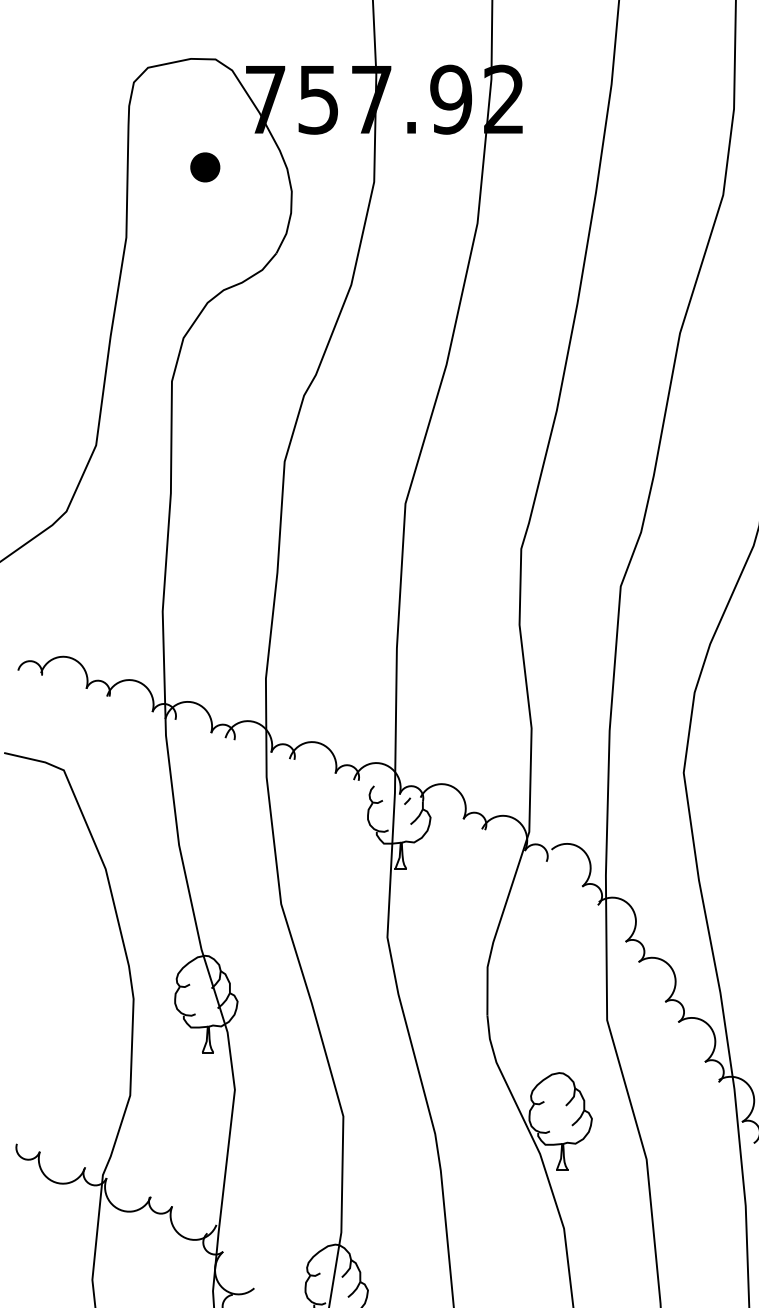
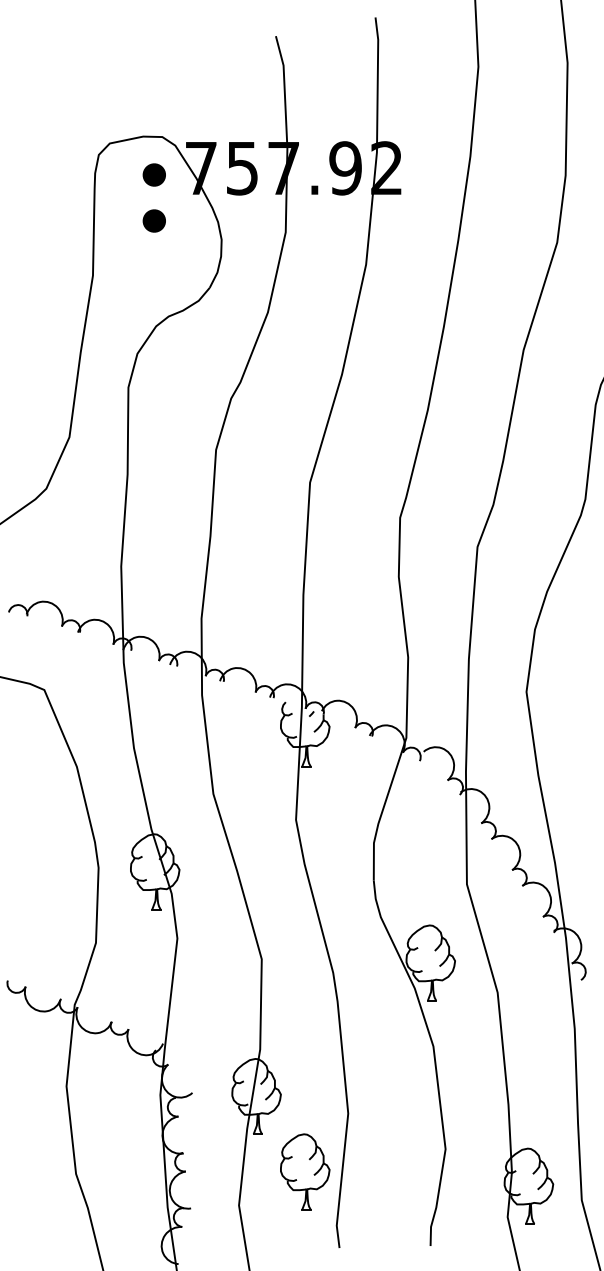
part: (204, 107) -> (153, 174), added

